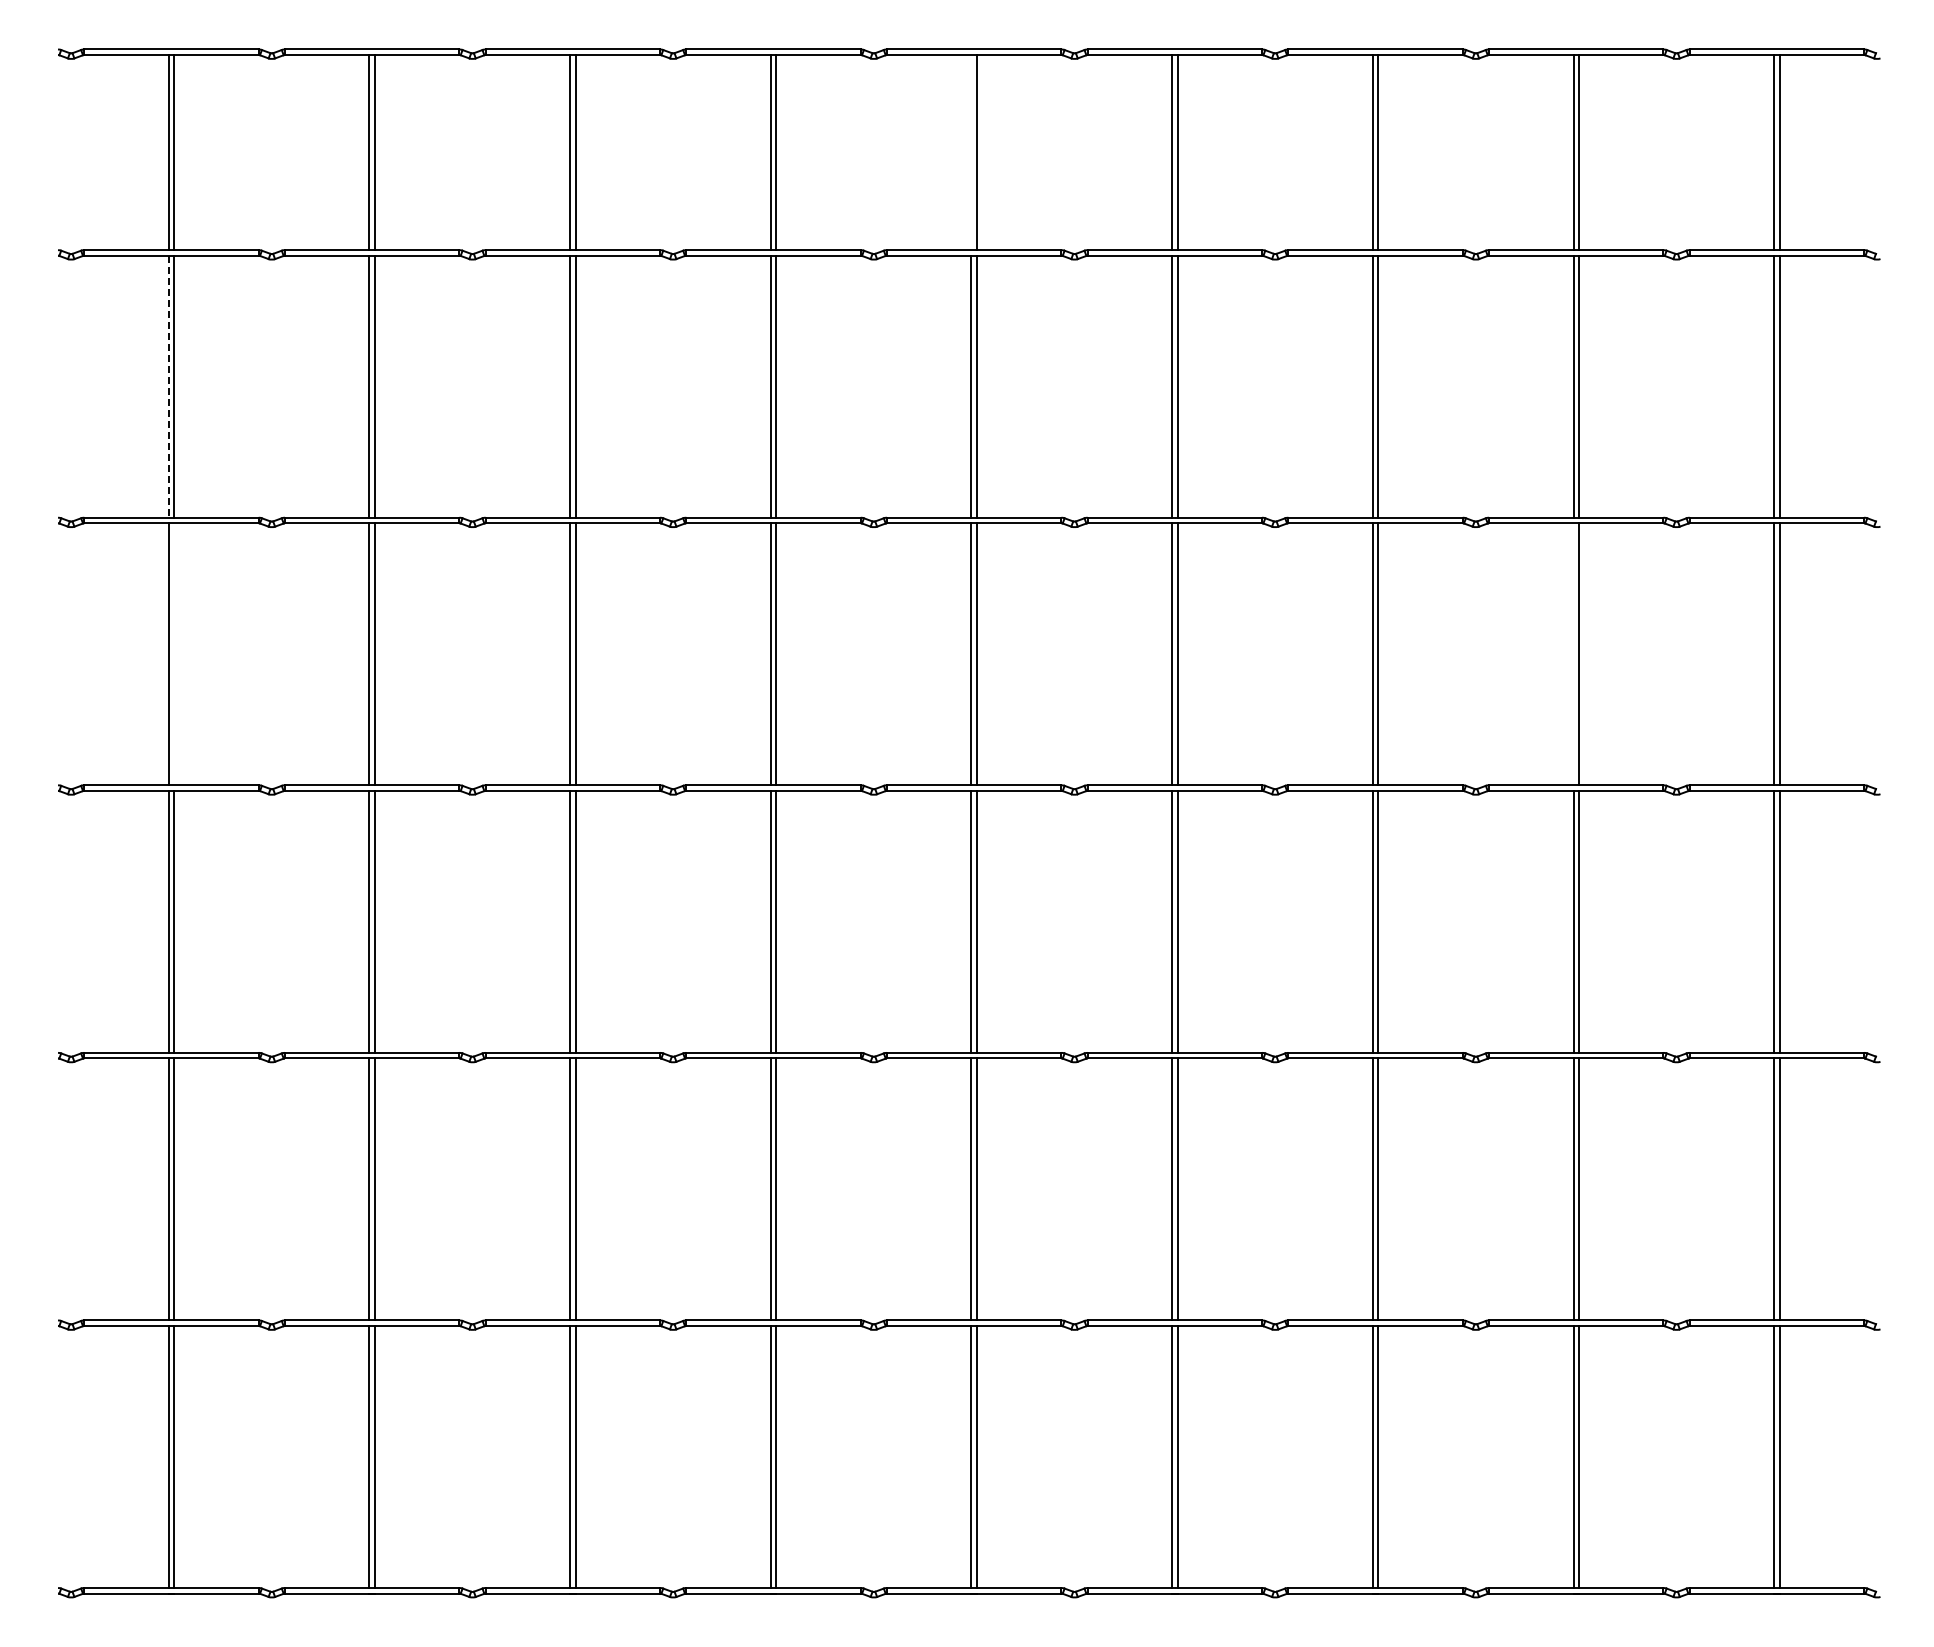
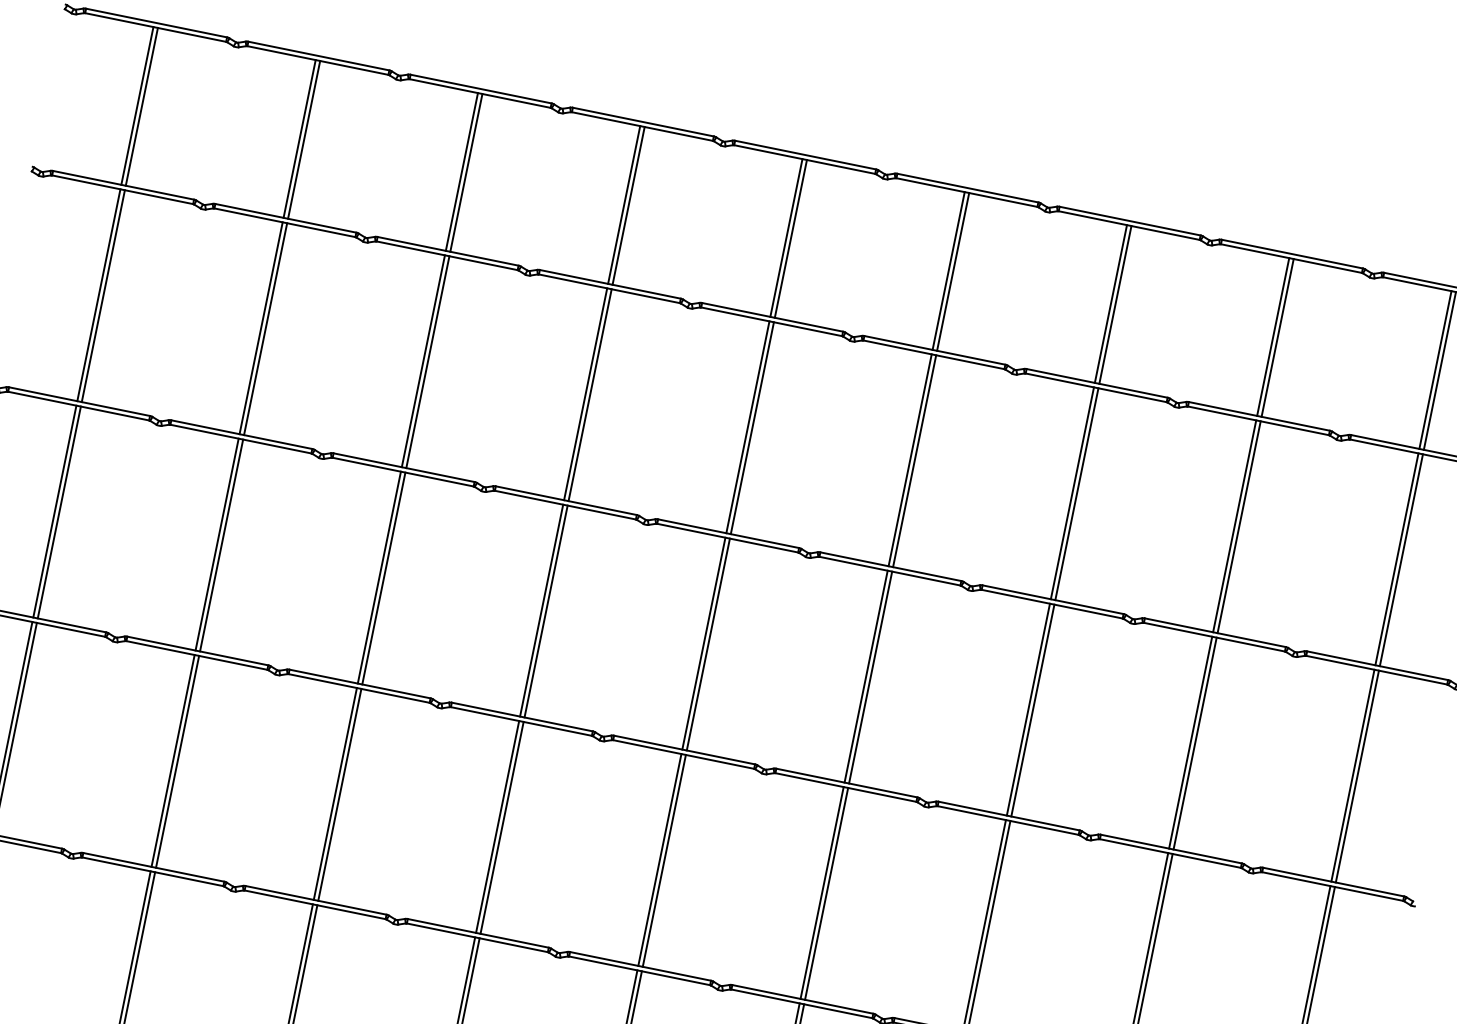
line: (971, 152) -> (786, 237), added
line: (168, 387) -> (98, 295), dashed -> solid
line: (174, 654) -> (59, 512), added
line: (1573, 654) -> (1190, 742), added

